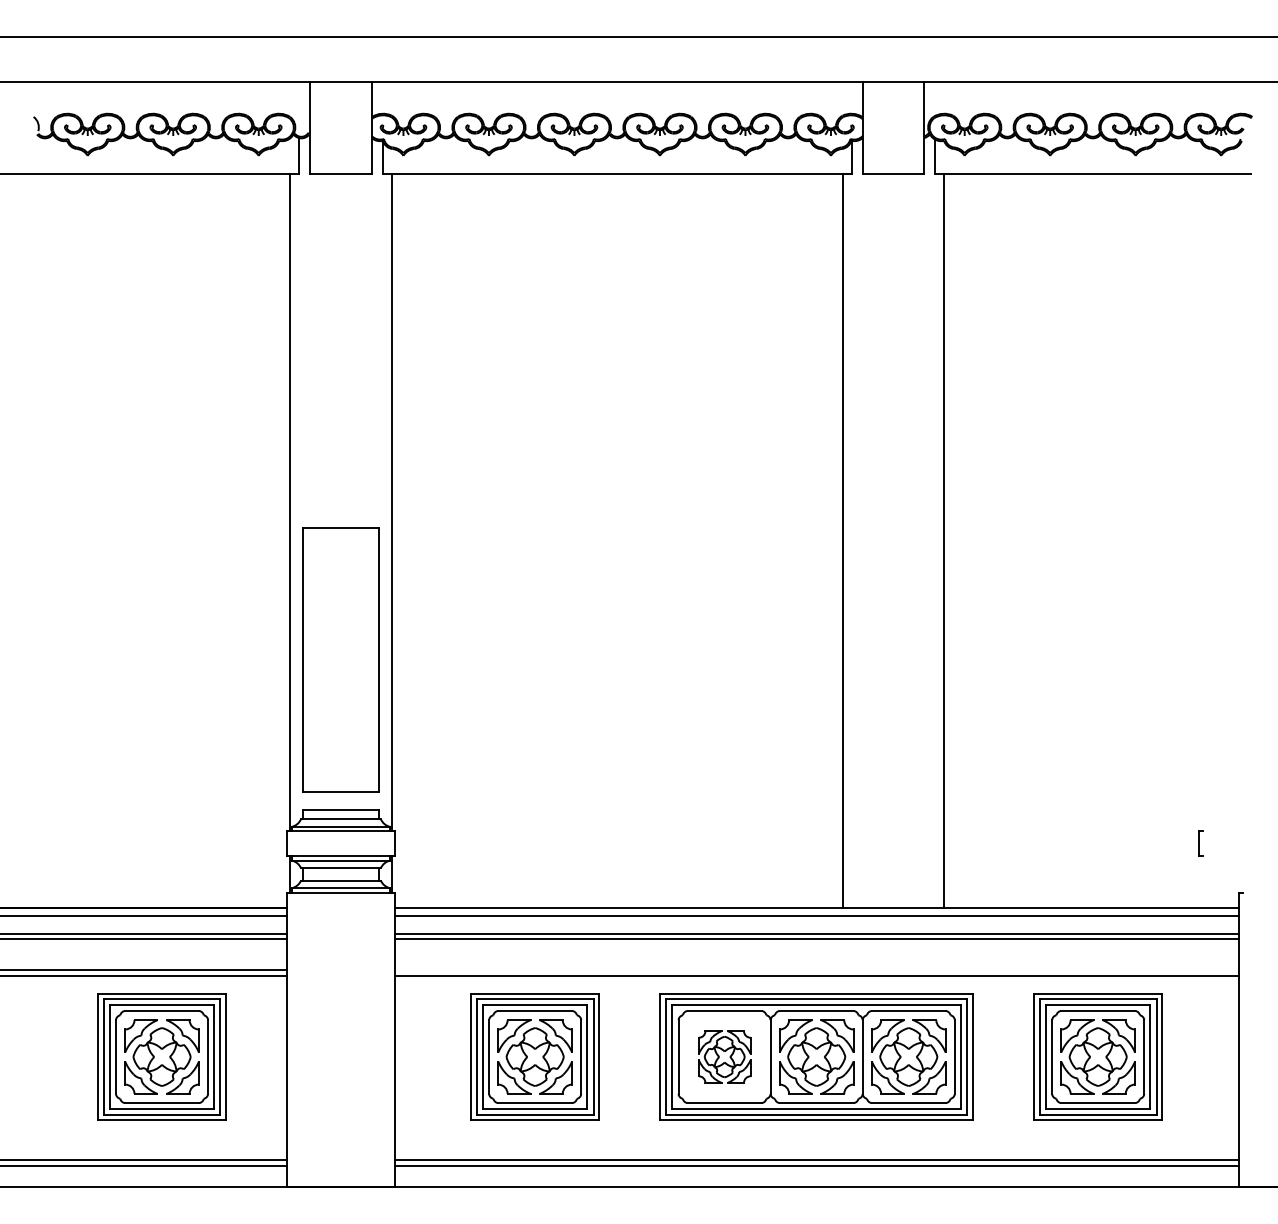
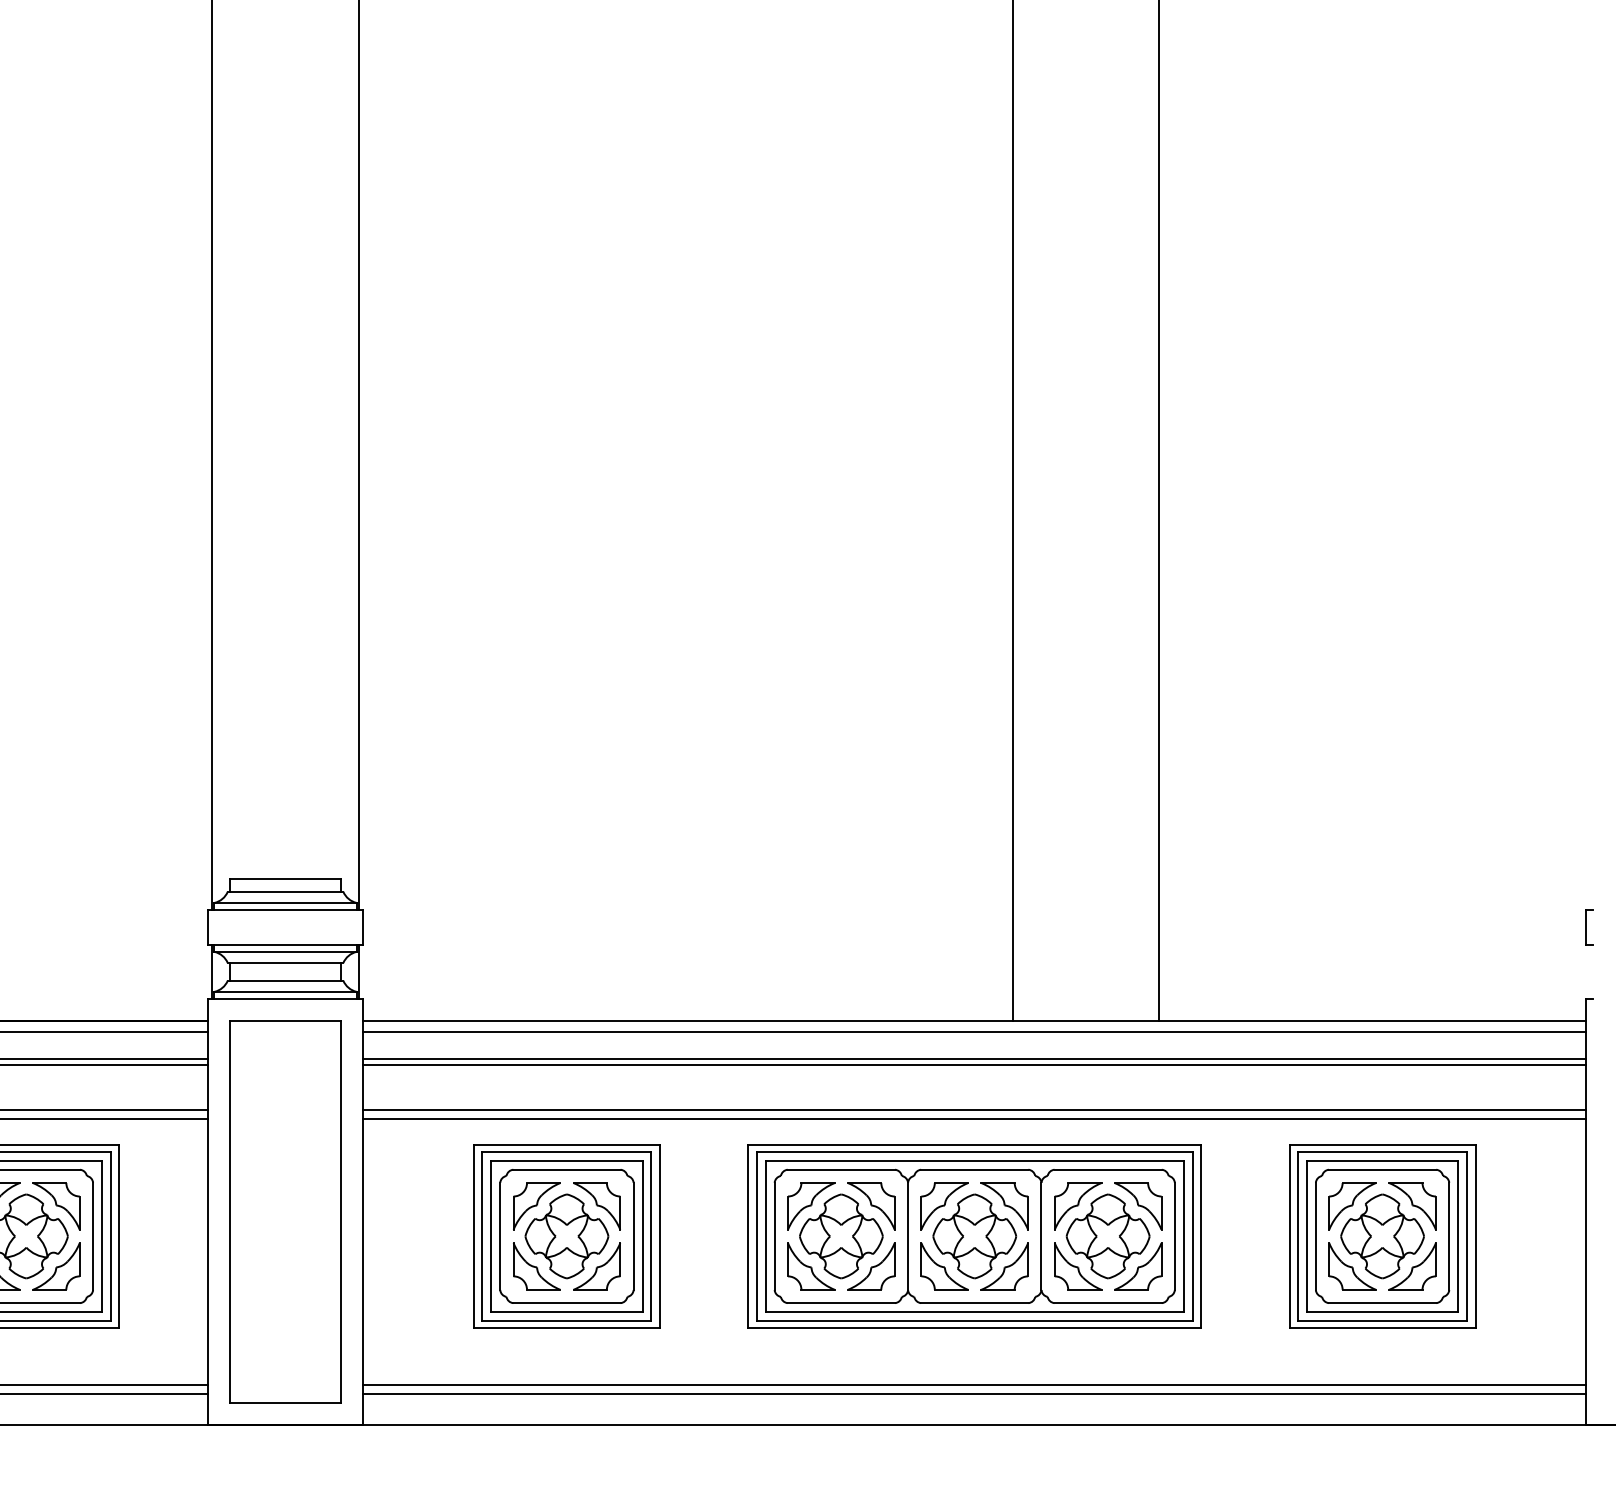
part: (340, 659) -> (284, 1211), moved
part: (1200, 843) -> (1588, 927), moved
line: (816, 969) -> (974, 1109), added
part: (724, 1056) -> (841, 1235), size x1.43

